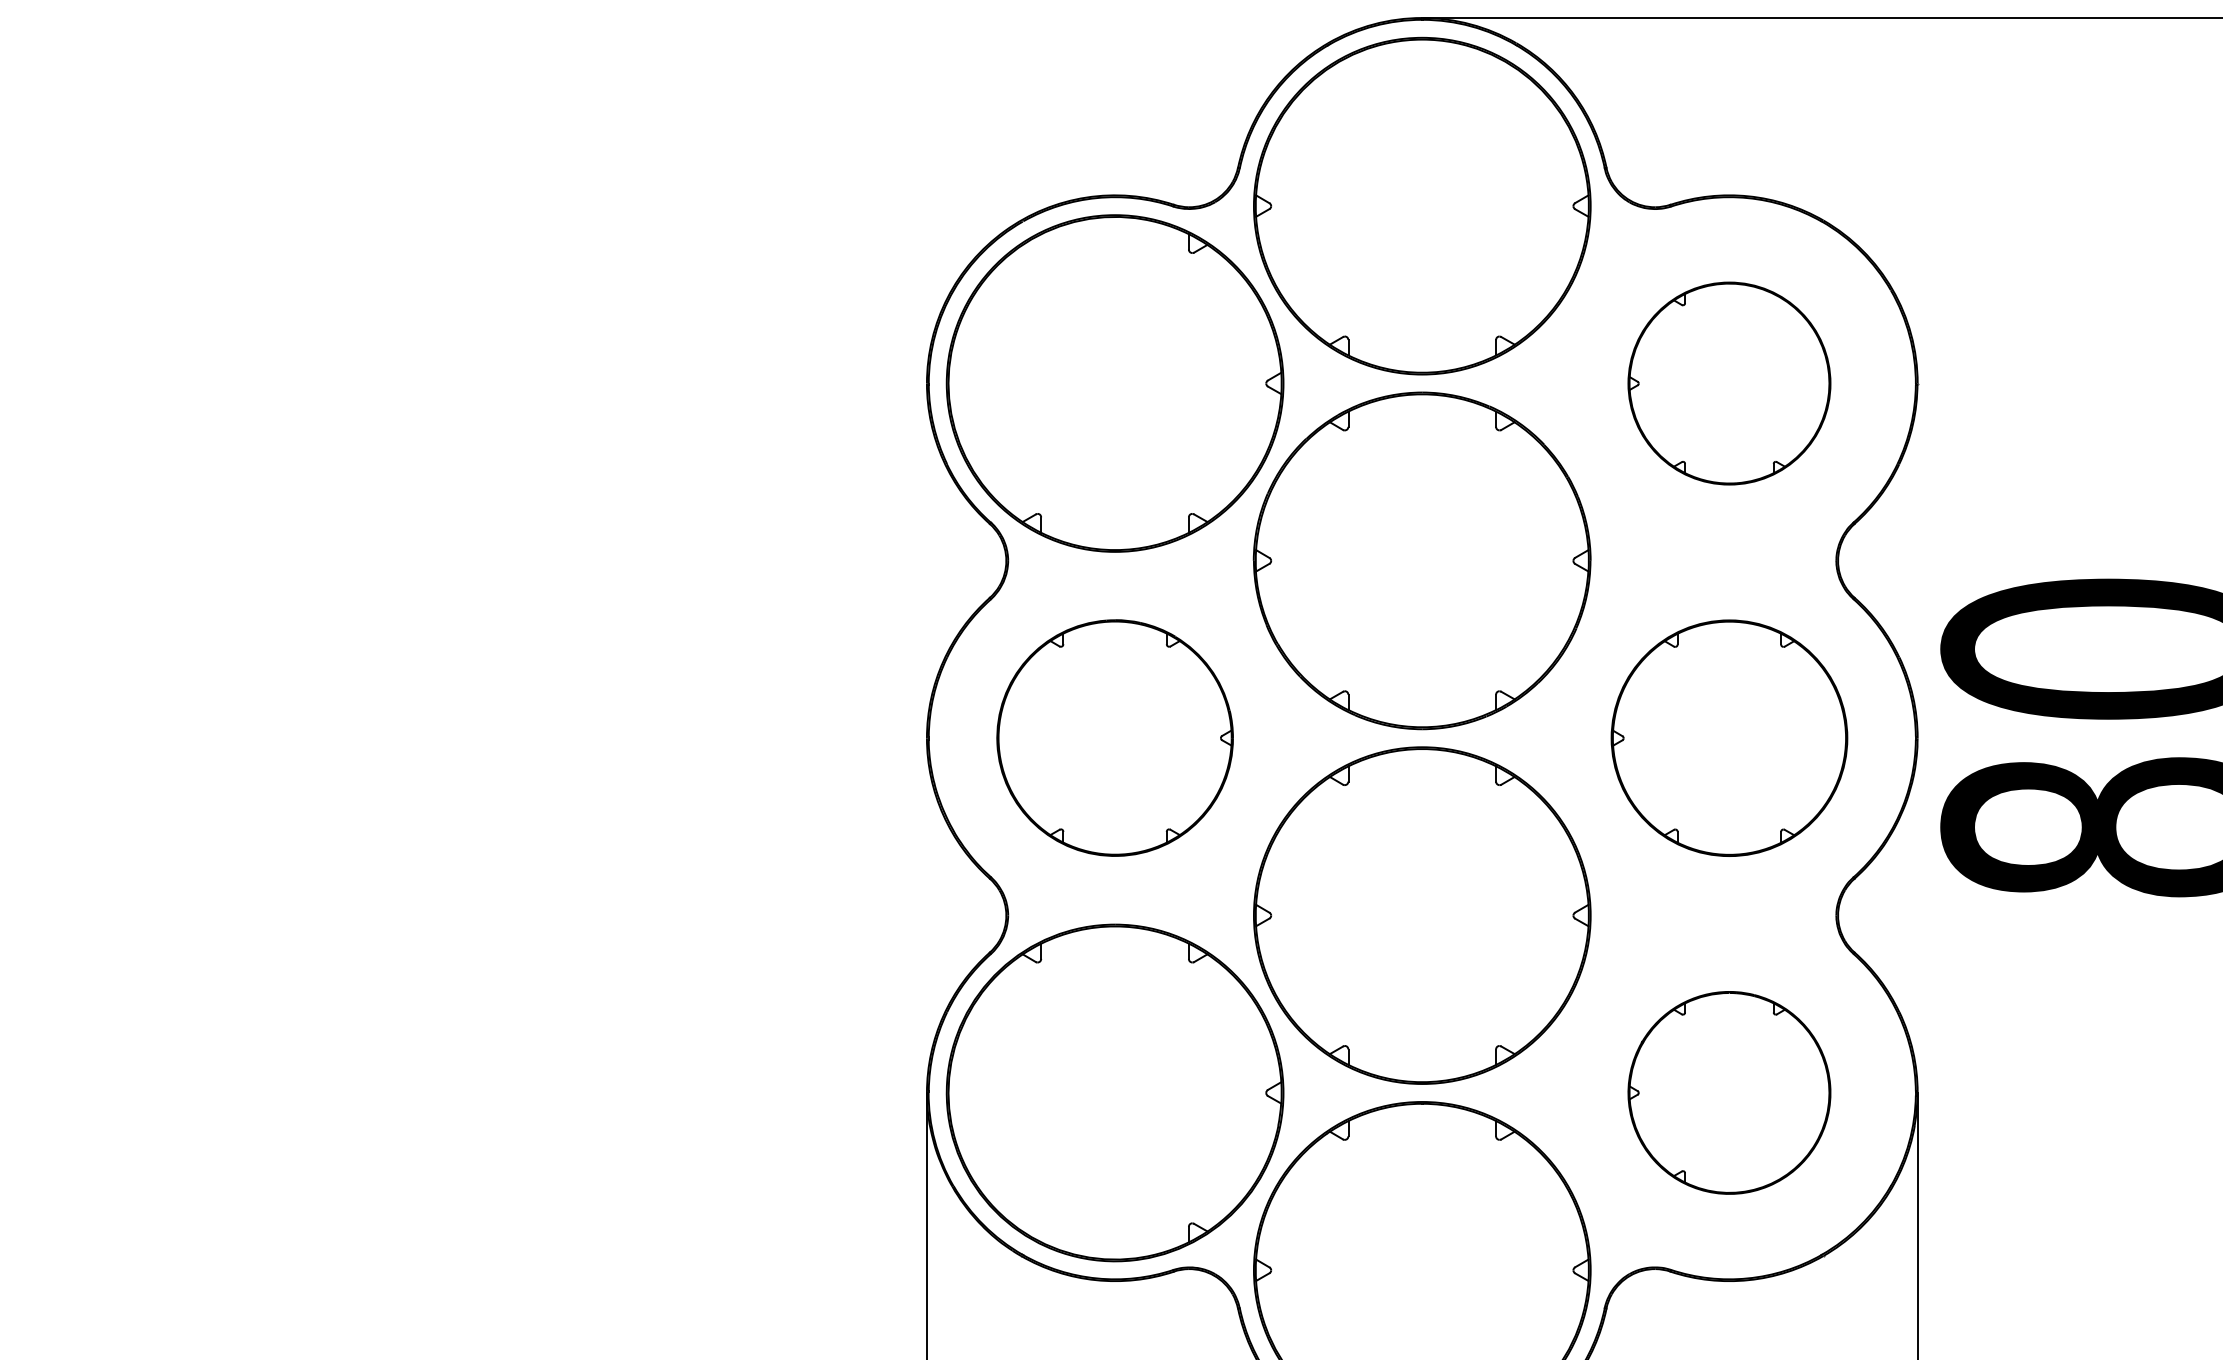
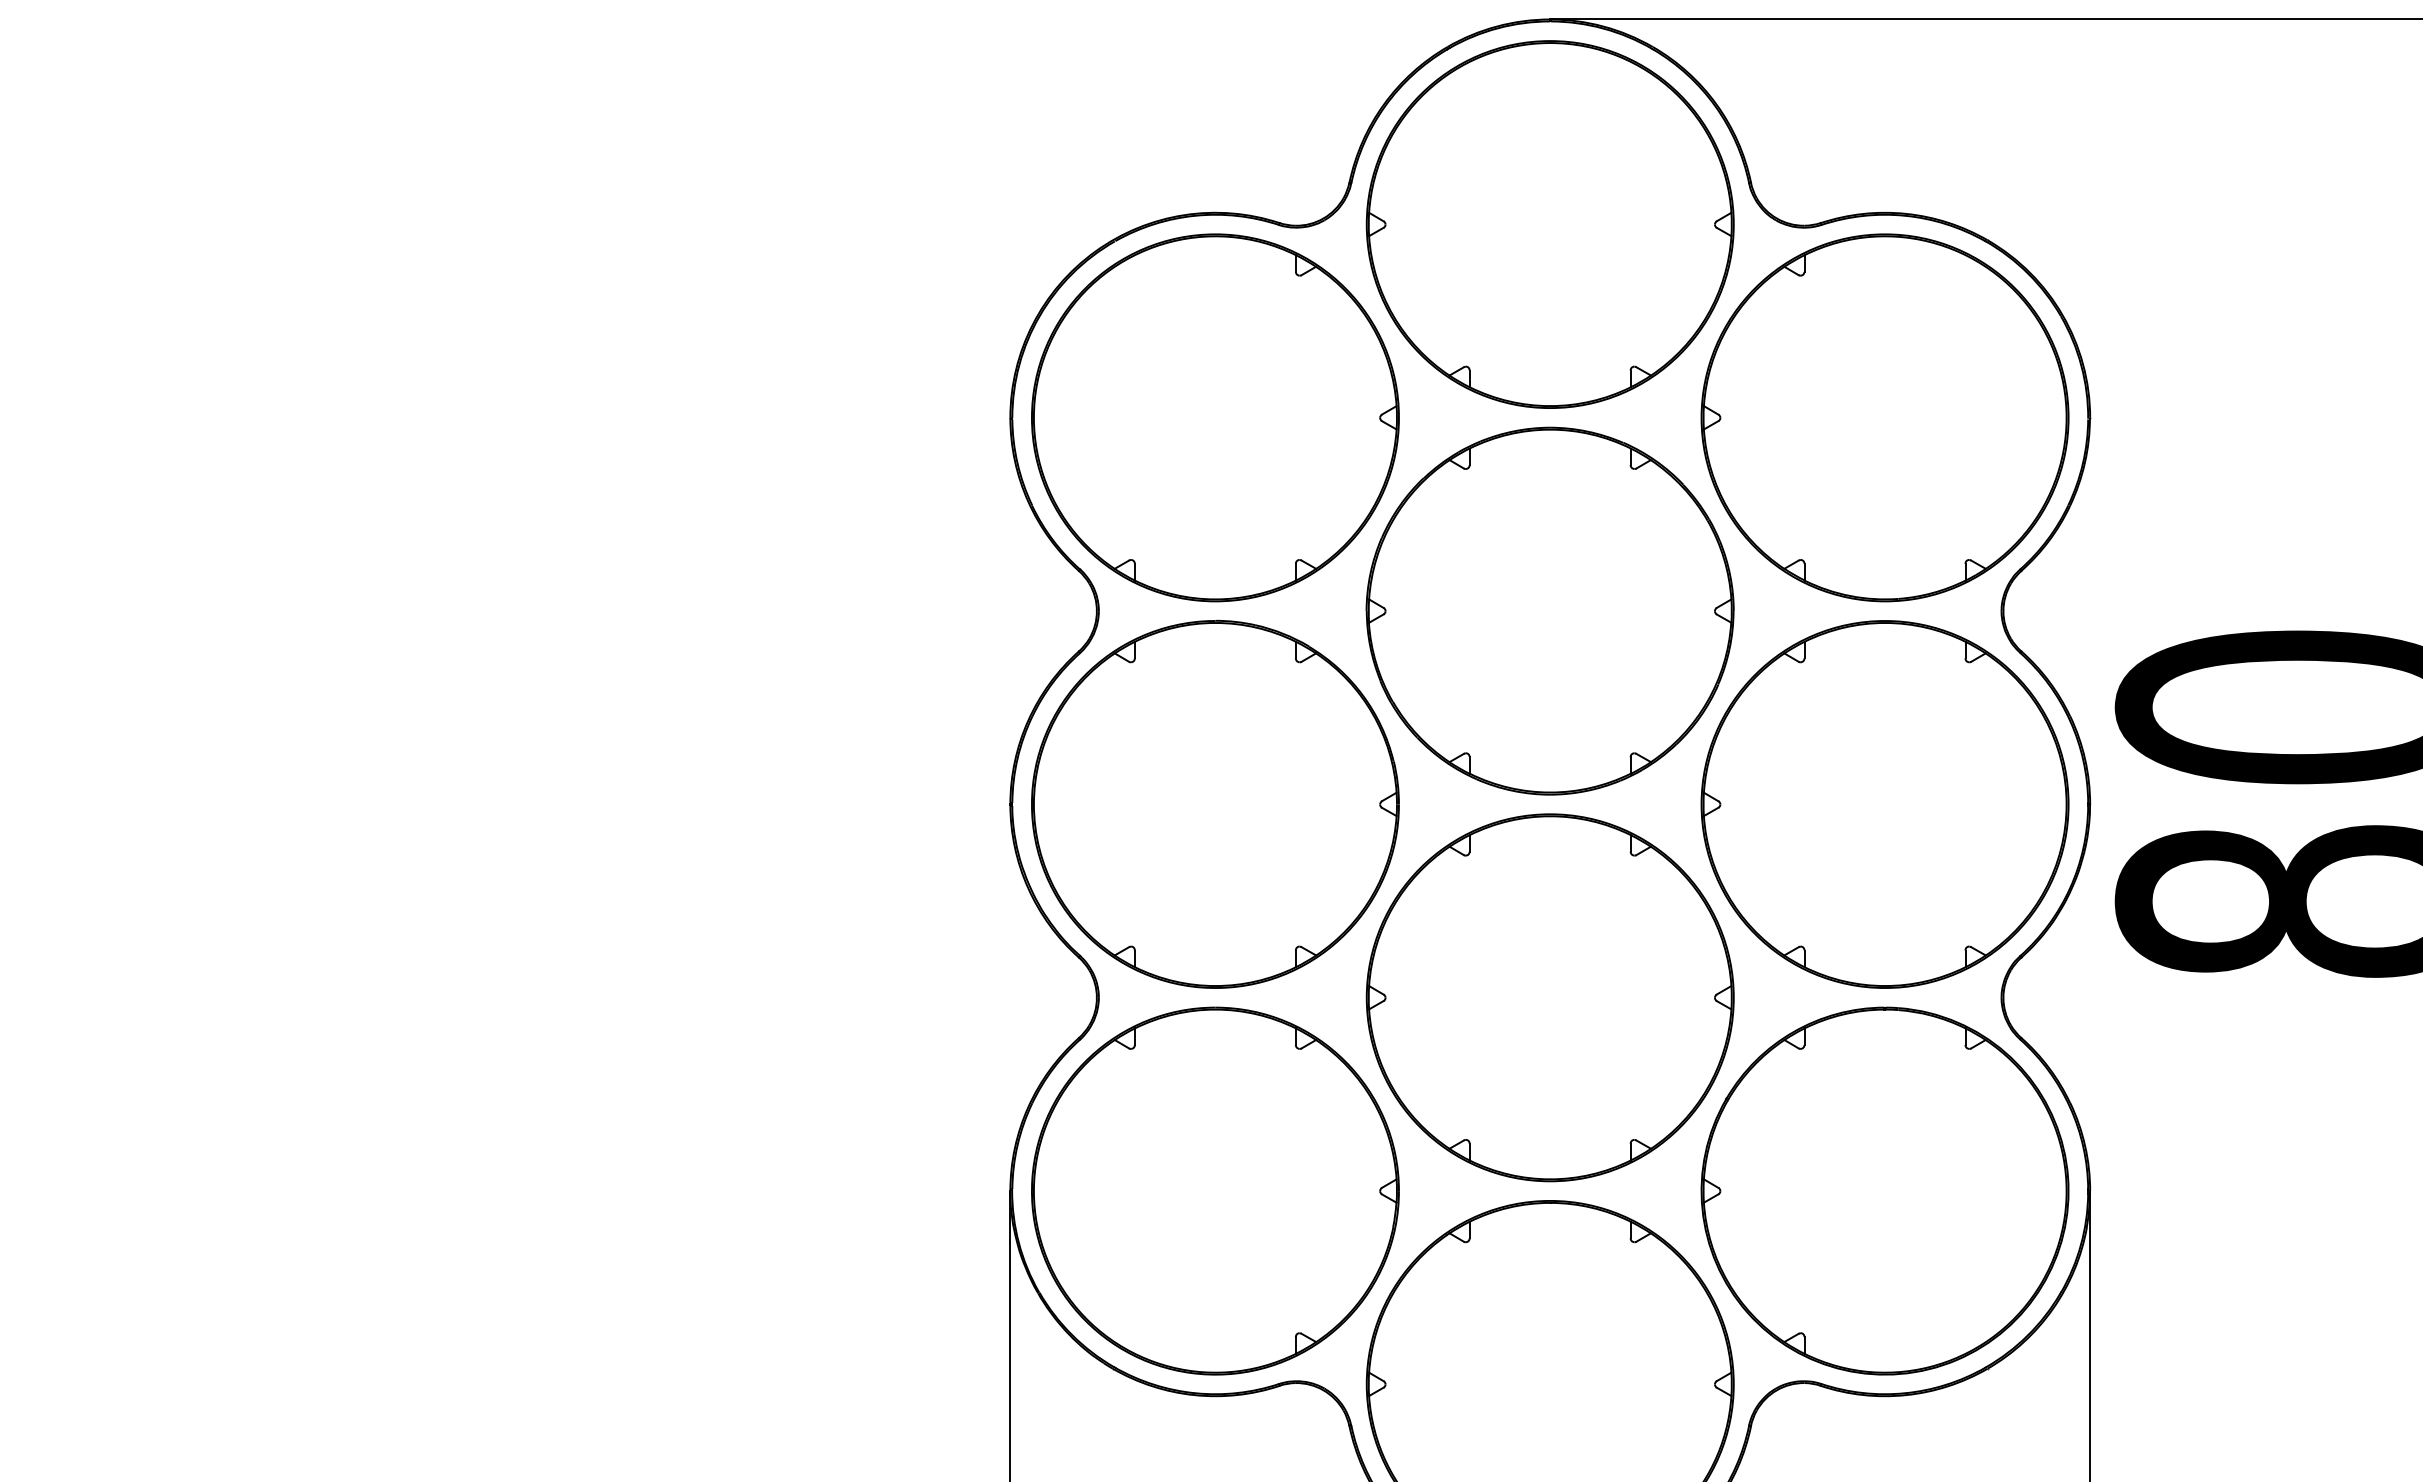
part: (1728, 383) -> (1884, 417), size x1.67
part: (1115, 737) -> (1215, 803), size x1.43
part: (1728, 738) -> (1884, 804), size x1.43
part: (1728, 1092) -> (1884, 1190), size x1.67

